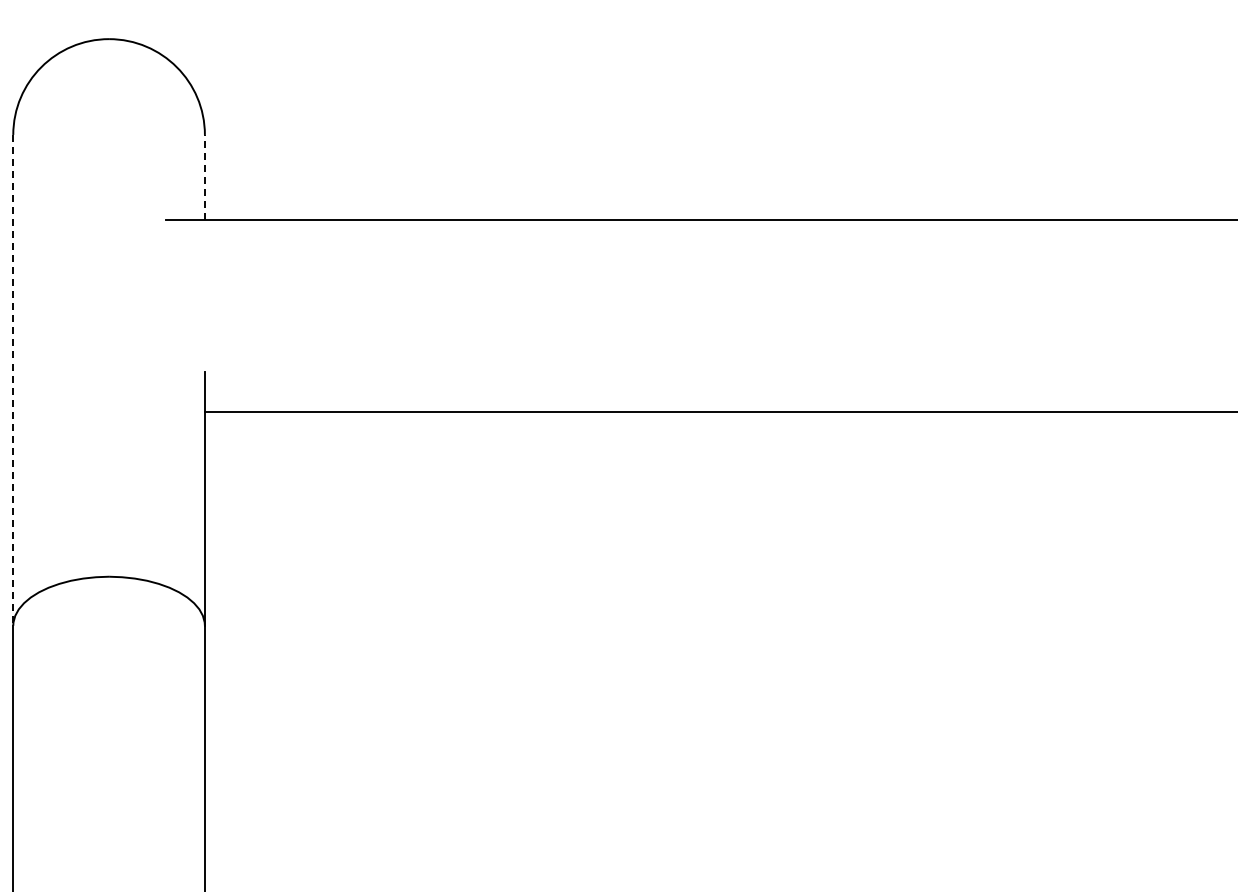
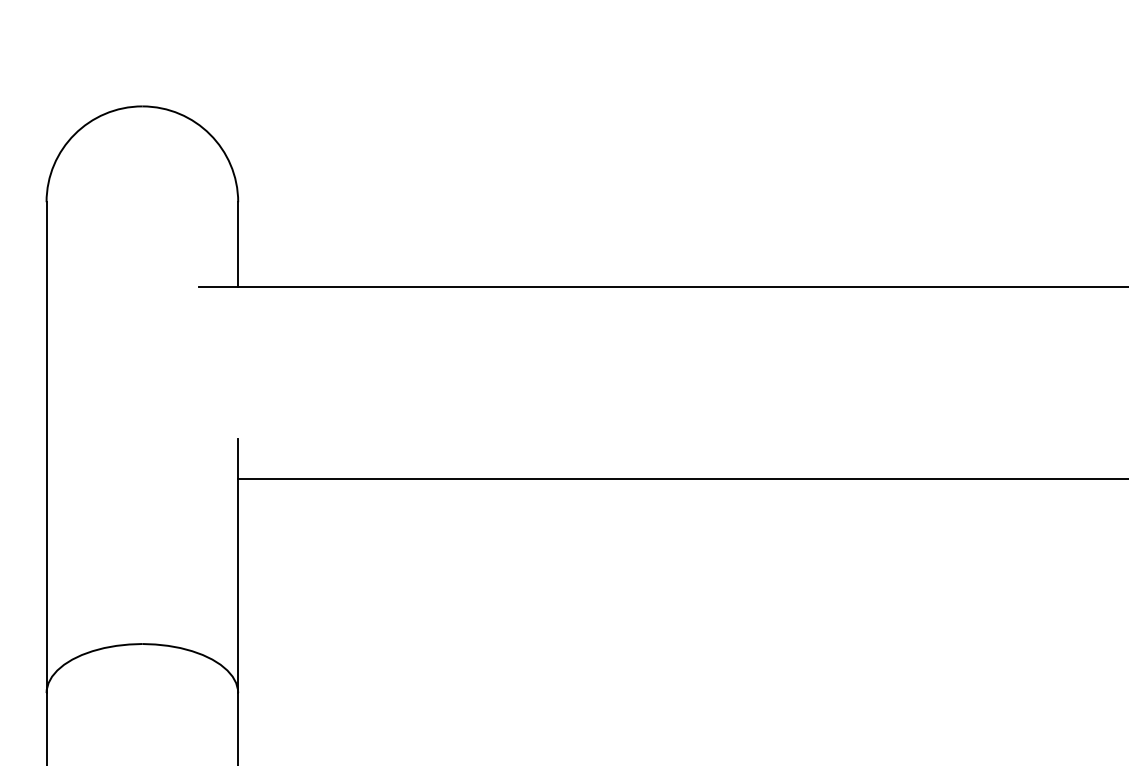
line: (204, 177) -> (237, 244), dashed -> solid
line: (13, 380) -> (46, 447), dashed -> solid

